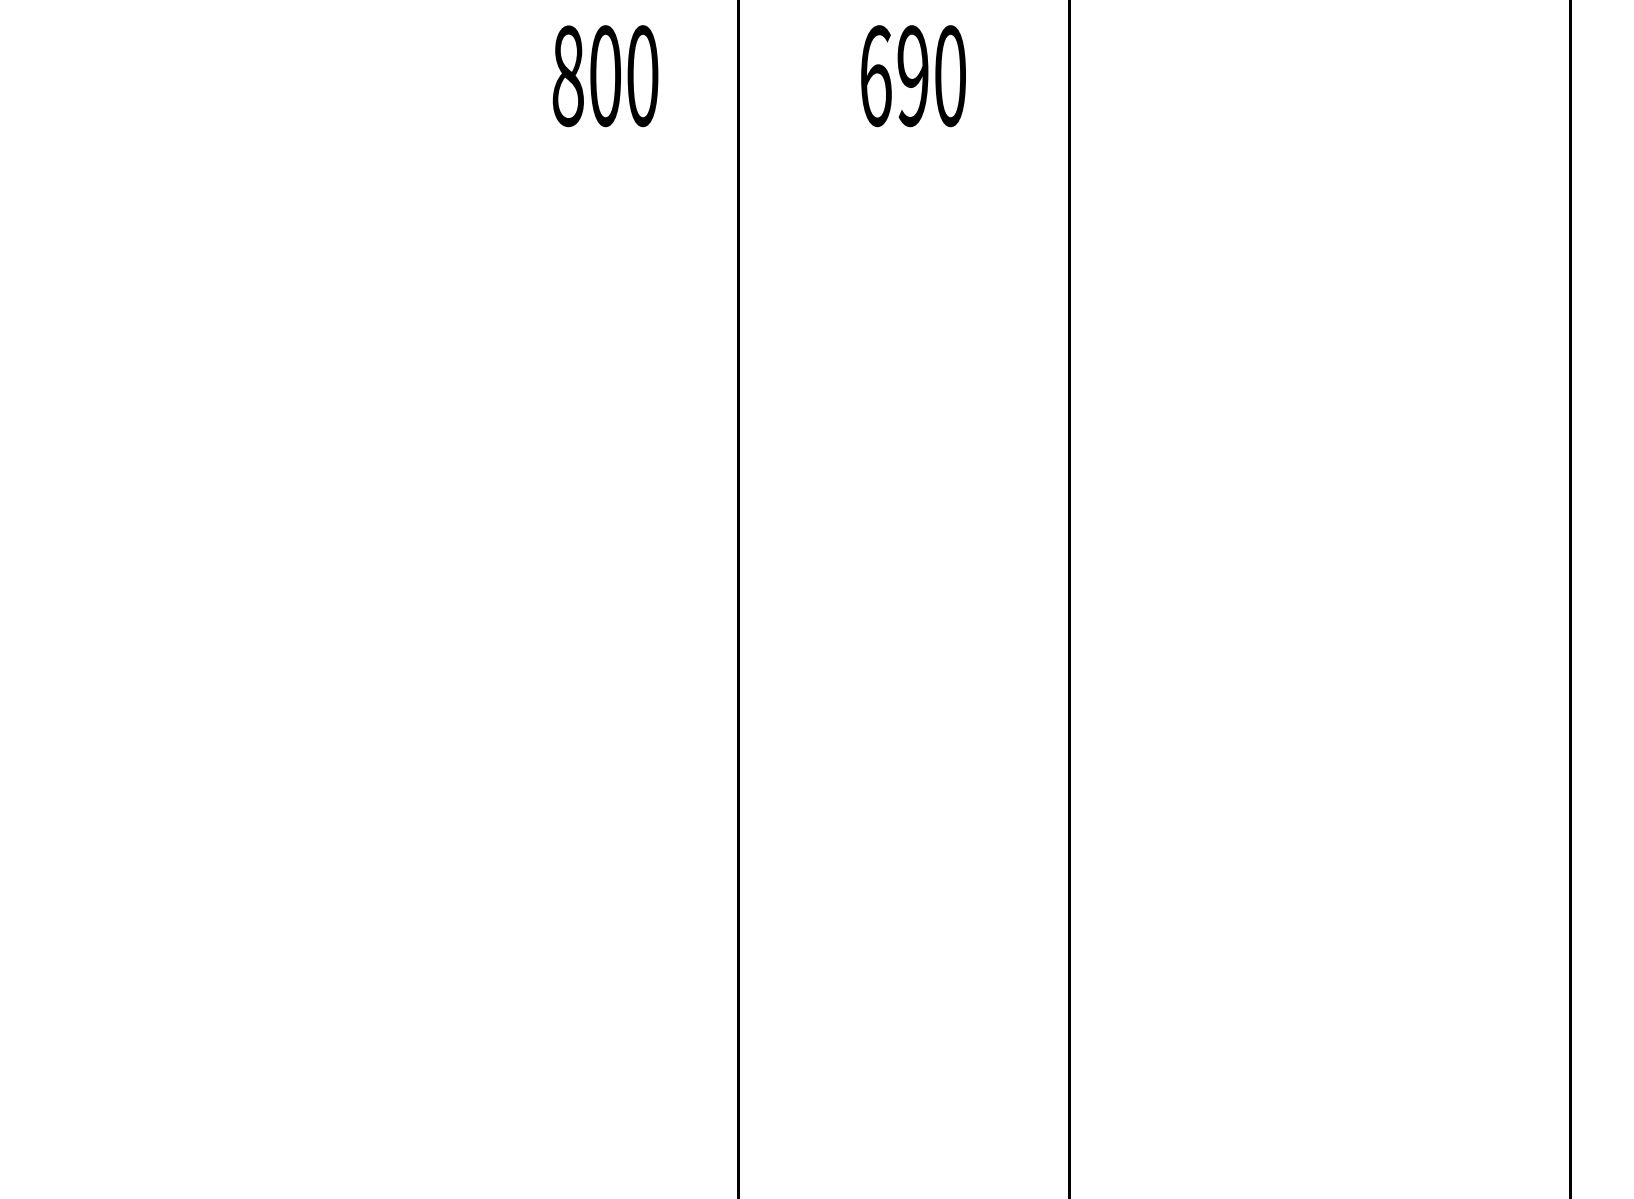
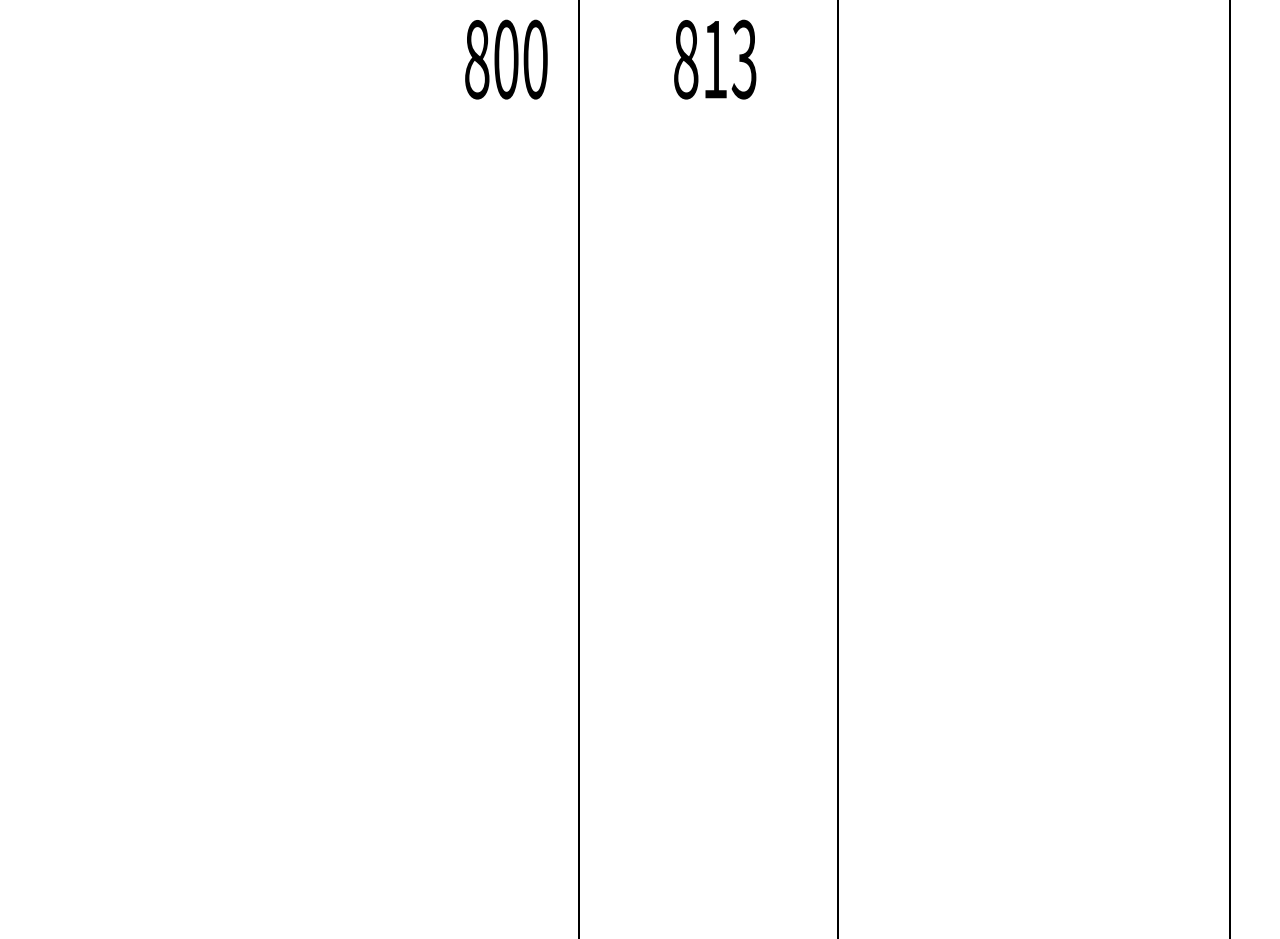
text: (605, 75) -> (506, 59), moved
text: (913, 75) -> (715, 59), 690 -> 813

